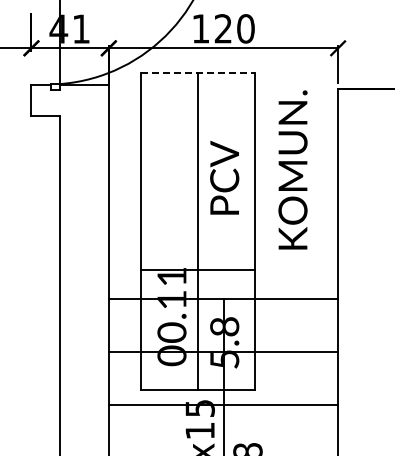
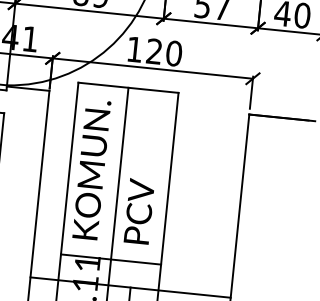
line: (198, 72) -> (128, 87), dashed -> solid
text: (292, 169) -> (91, 169), moved
text: (224, 177) -> (139, 211), moved

